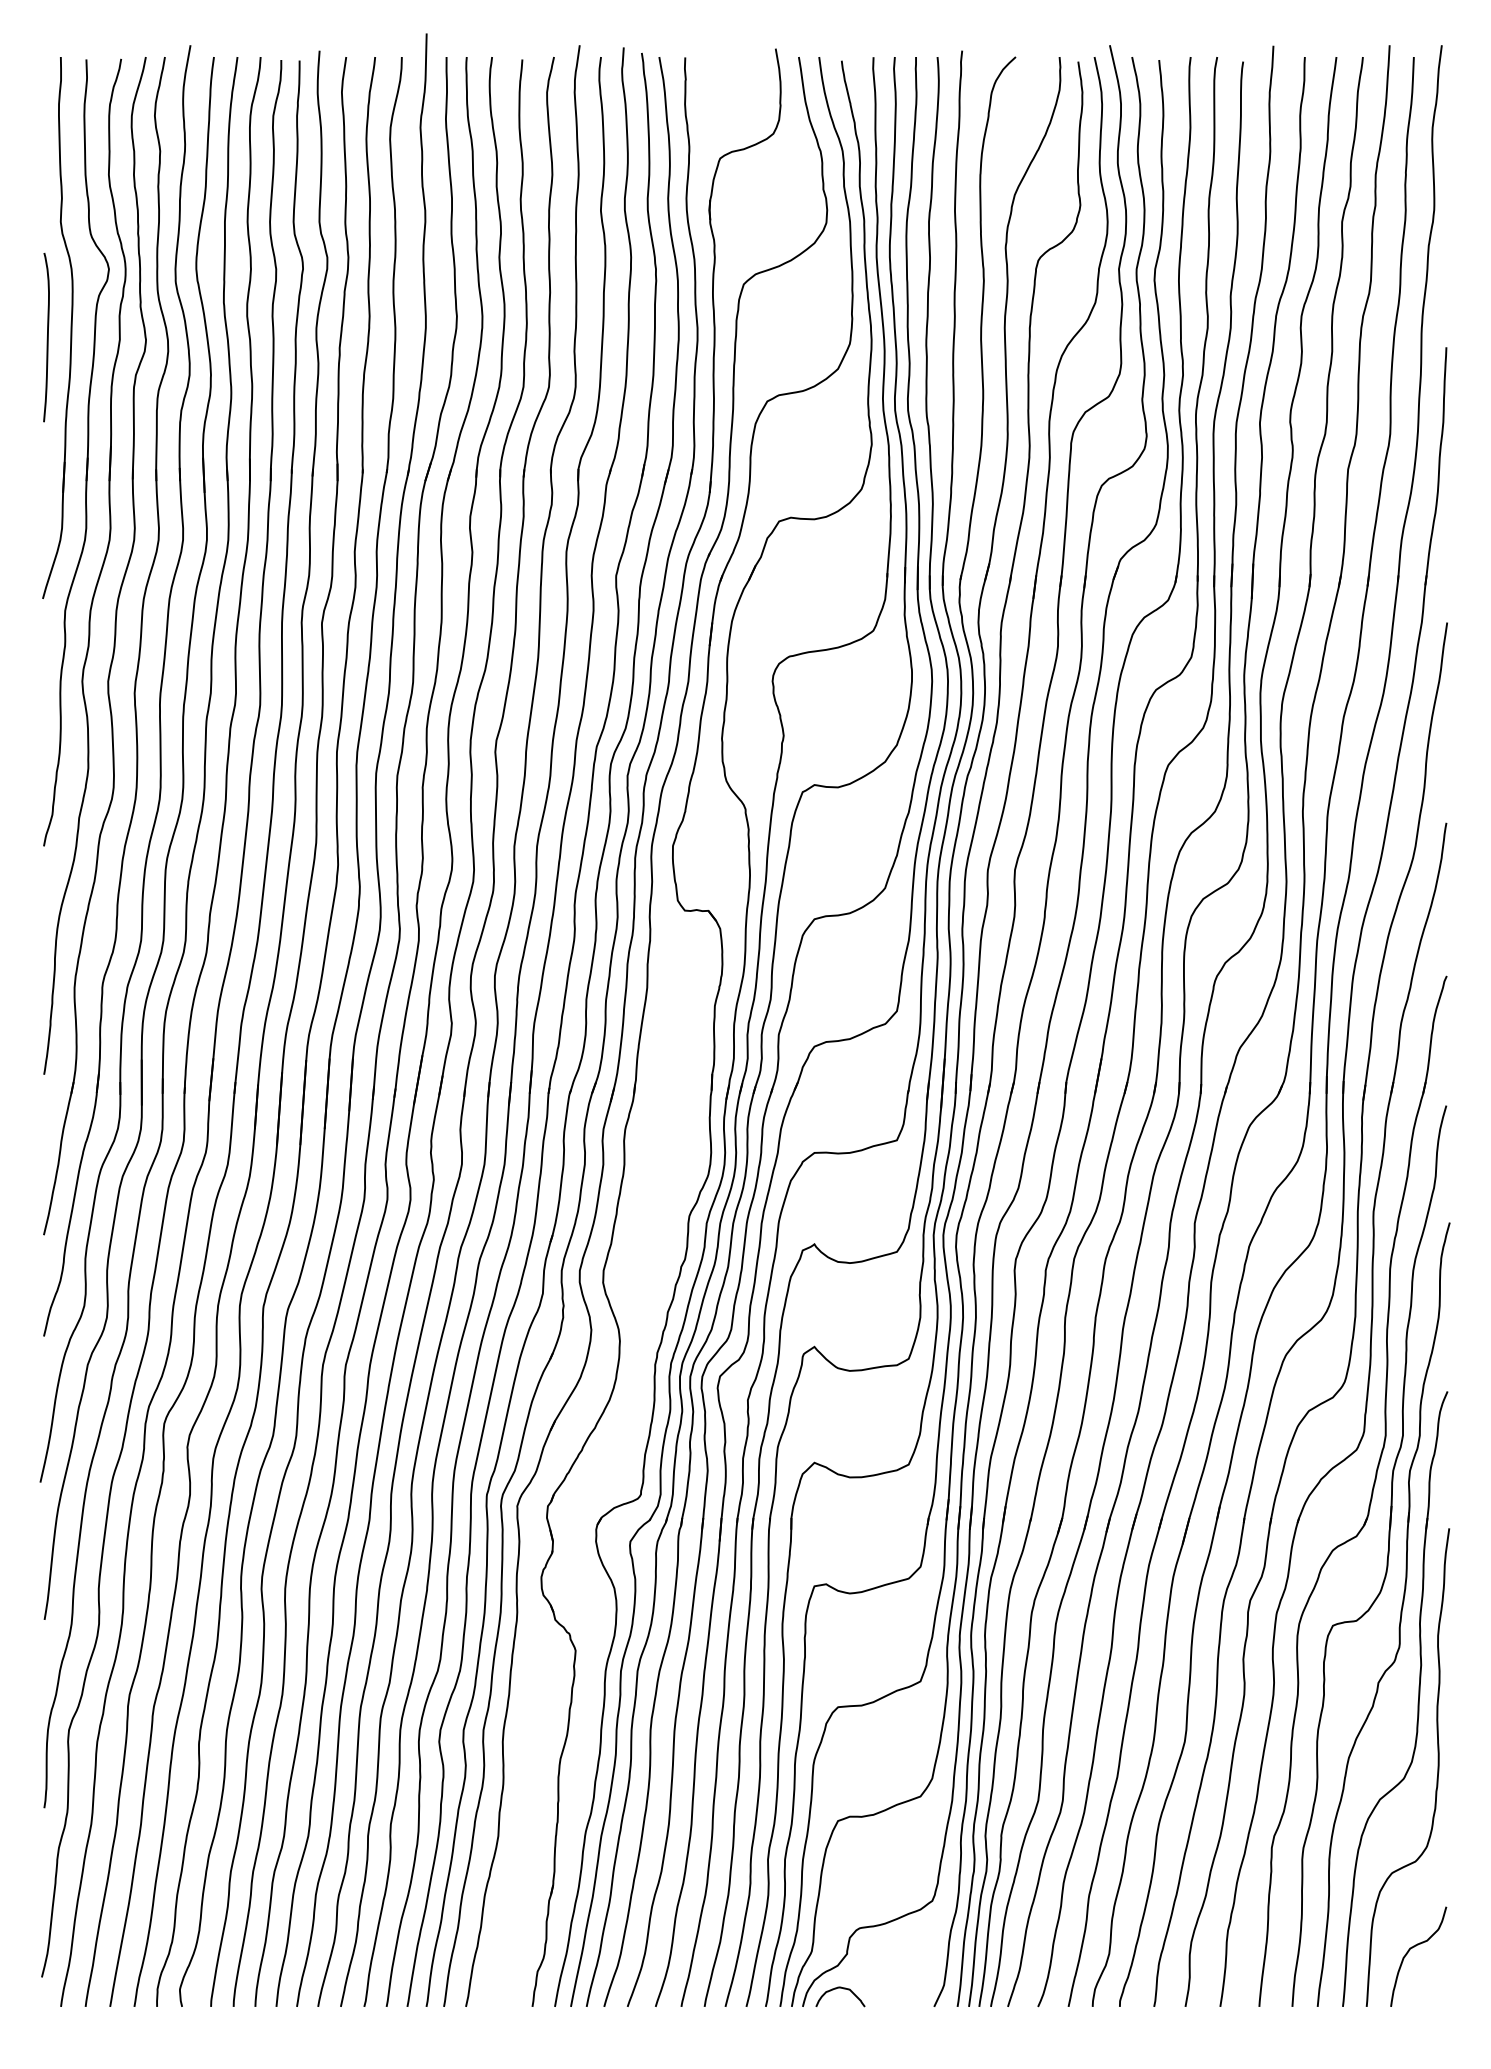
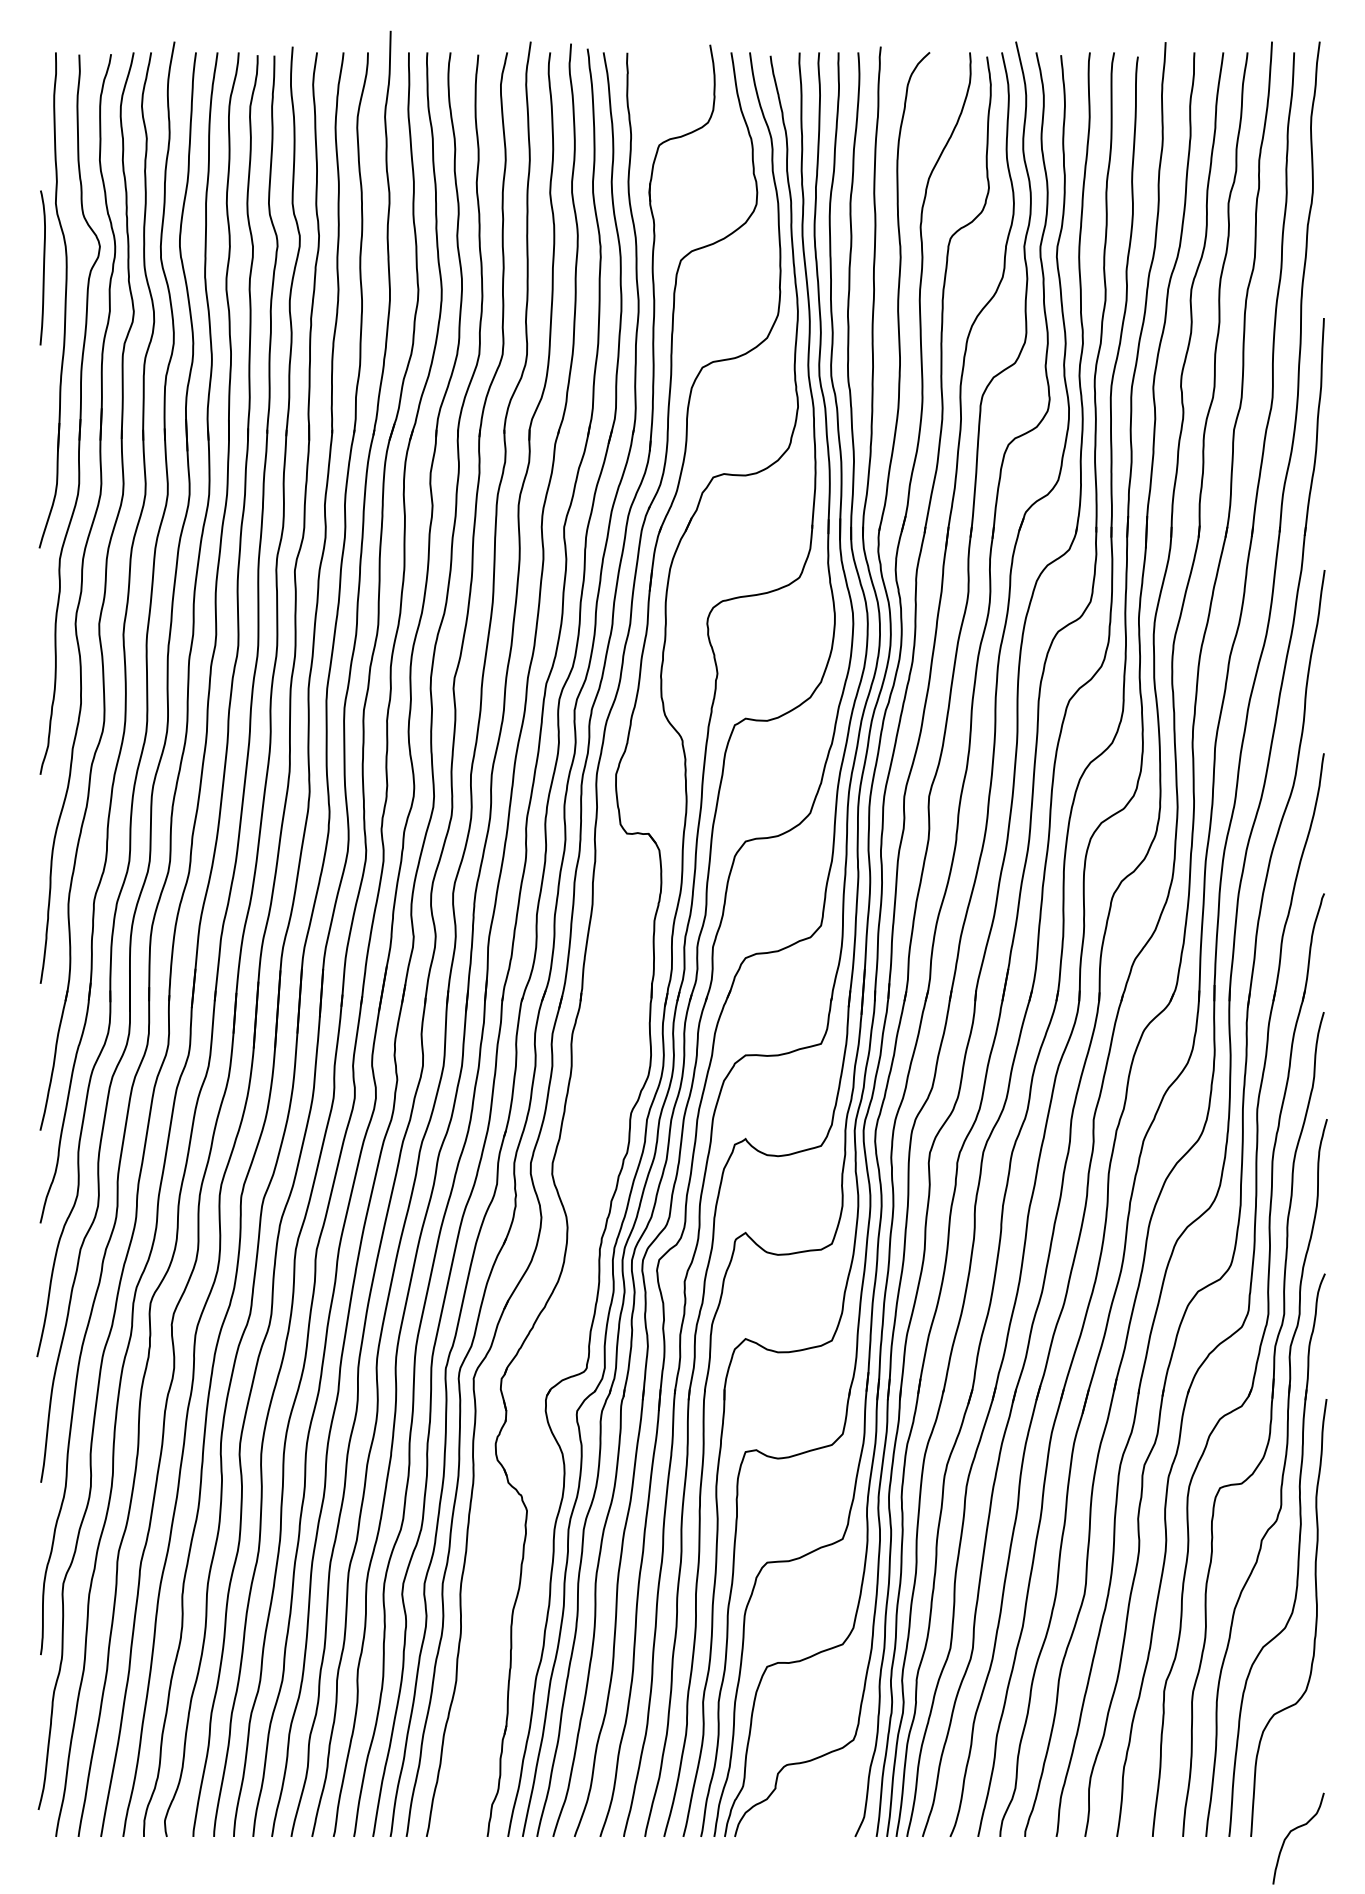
curve: (47, 337) -> (43, 267), moved
curve: (1414, 1947) -> (1294, 1830), moved
curve: (843, 1989) -> (772, 1821), removed

